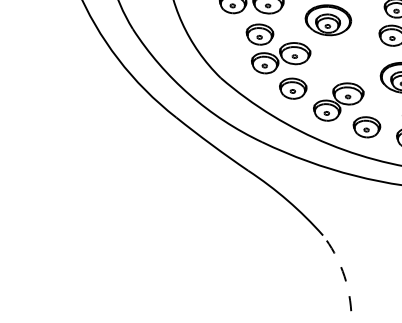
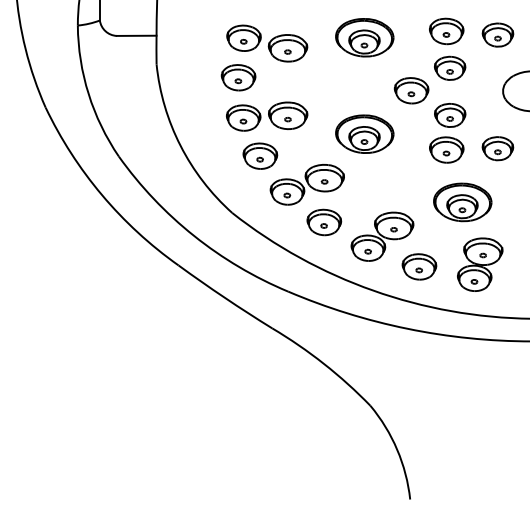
part: (260, 34) -> (260, 155), moved
arc: (342, 271) -> (397, 449), dashed -> solid

